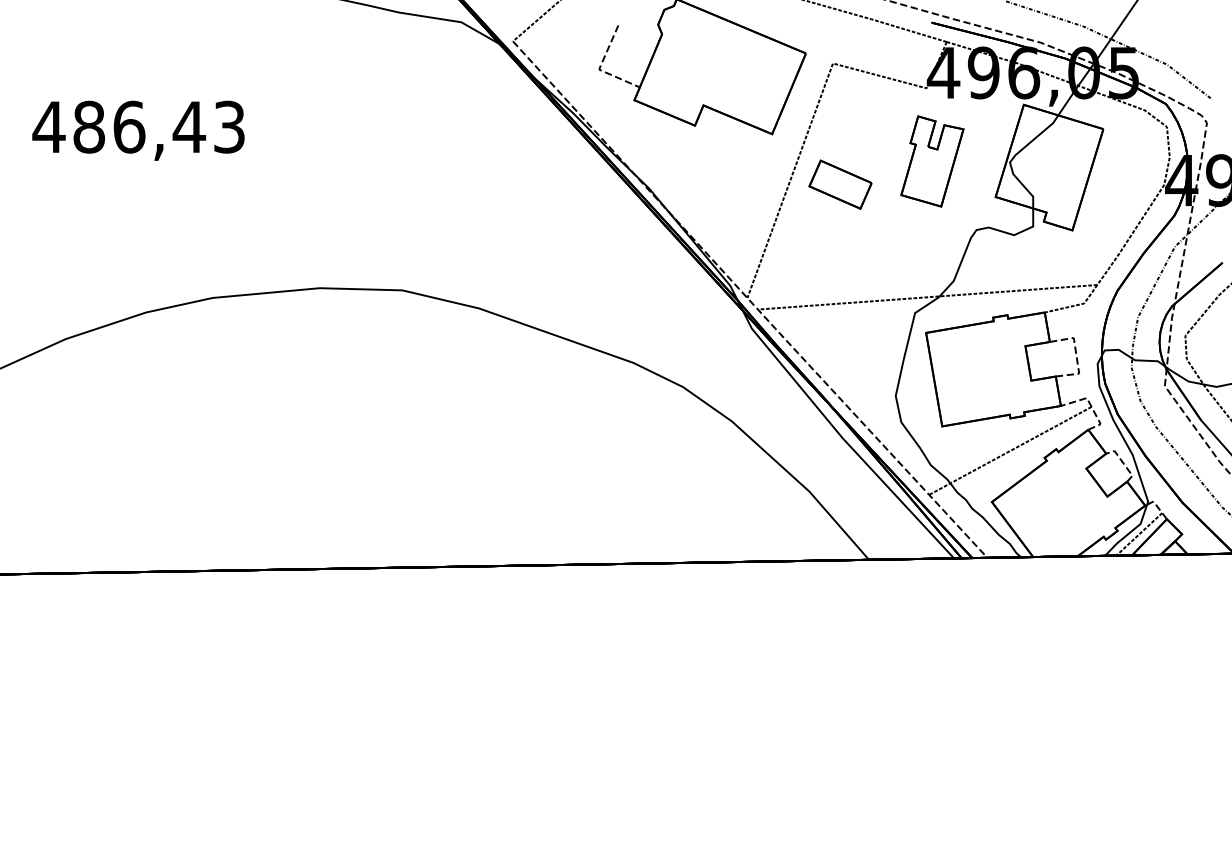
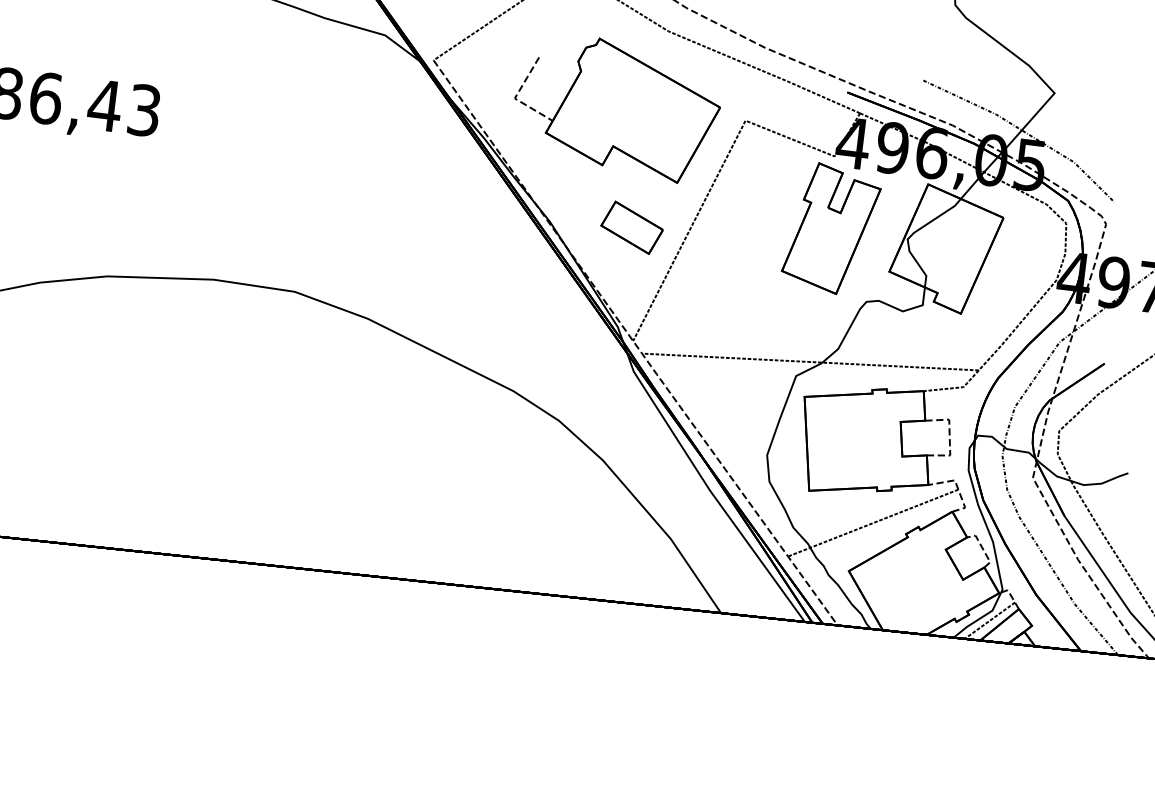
part: (932, 161) -> (831, 229), size x1.43
part: (840, 184) -> (632, 227), moved

